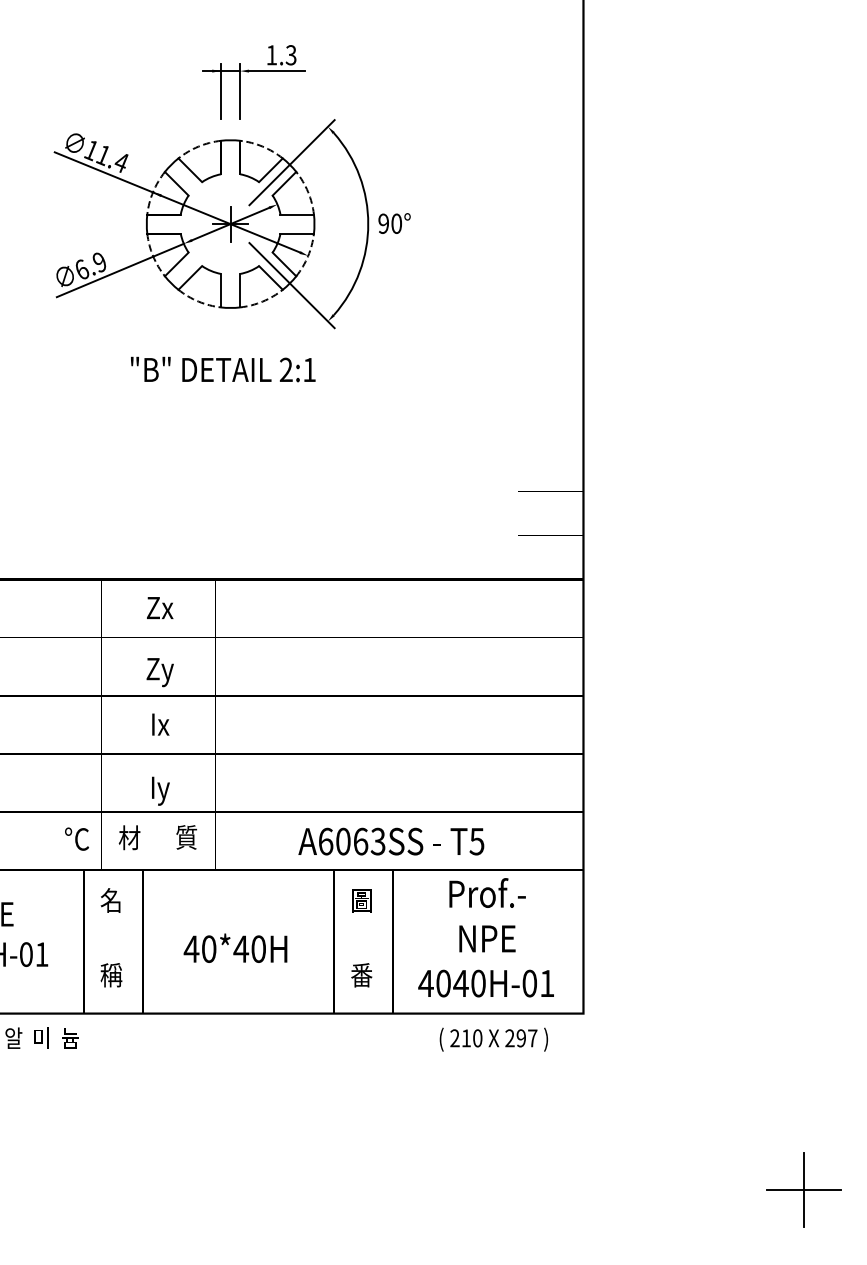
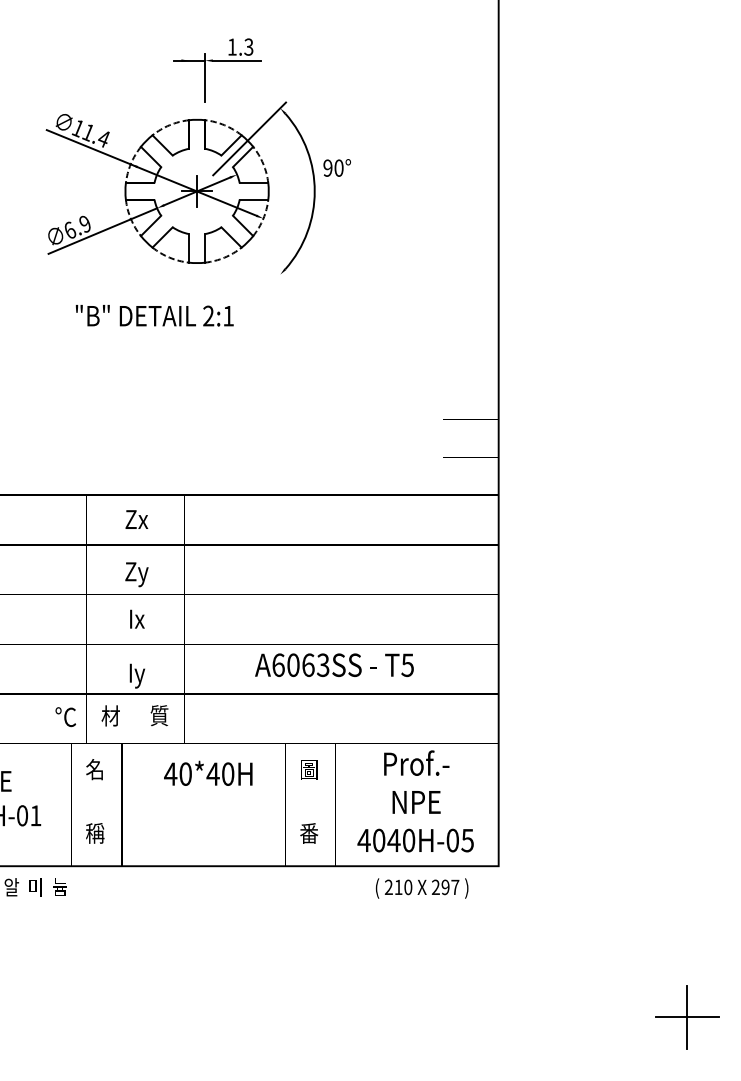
line: (220, 90) -> (188, 77), removed
text: (393, 223) -> (336, 167), moved
line: (291, 285) -> (249, 243), removed
text: (222, 369) -> (154, 315), moved
text: (391, 841) -> (334, 665), moved
text: (235, 947) -> (208, 772), moved
text: (546, 983) -> (467, 840), 4040H-01 -> 4040H-05

